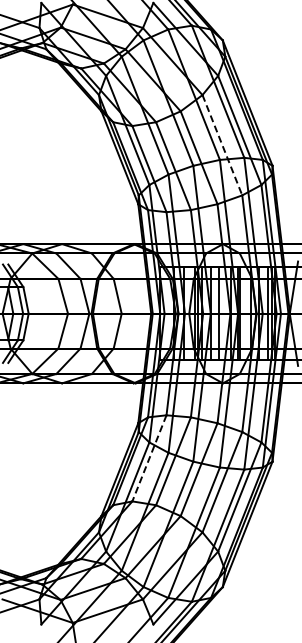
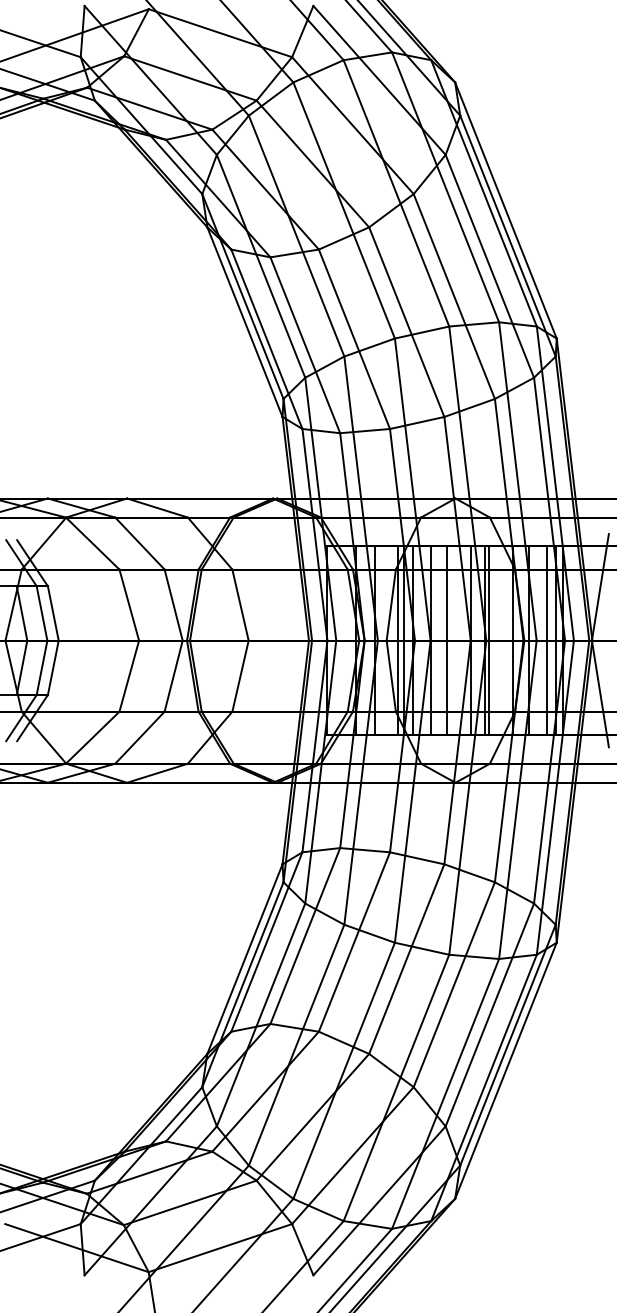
line: (222, 145) -> (454, 297), dashed -> solid
line: (149, 458) -> (305, 936), dashed -> solid

